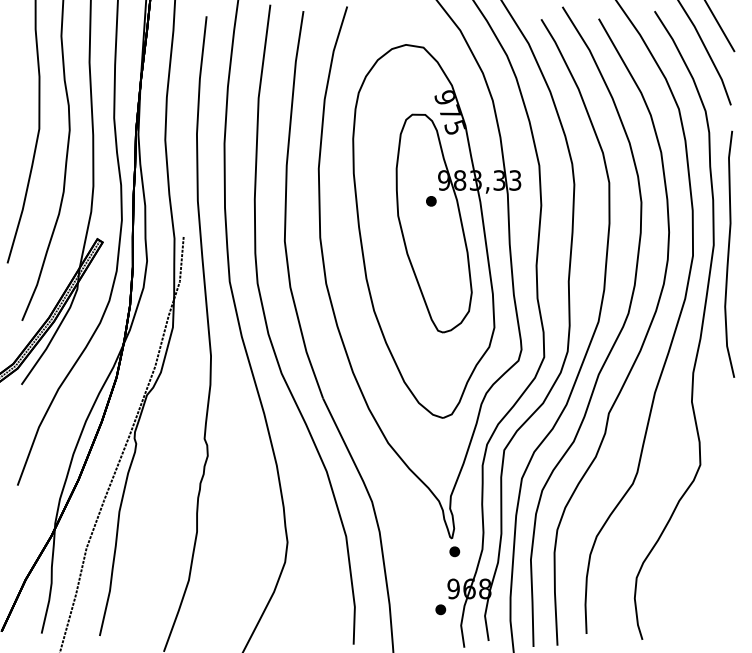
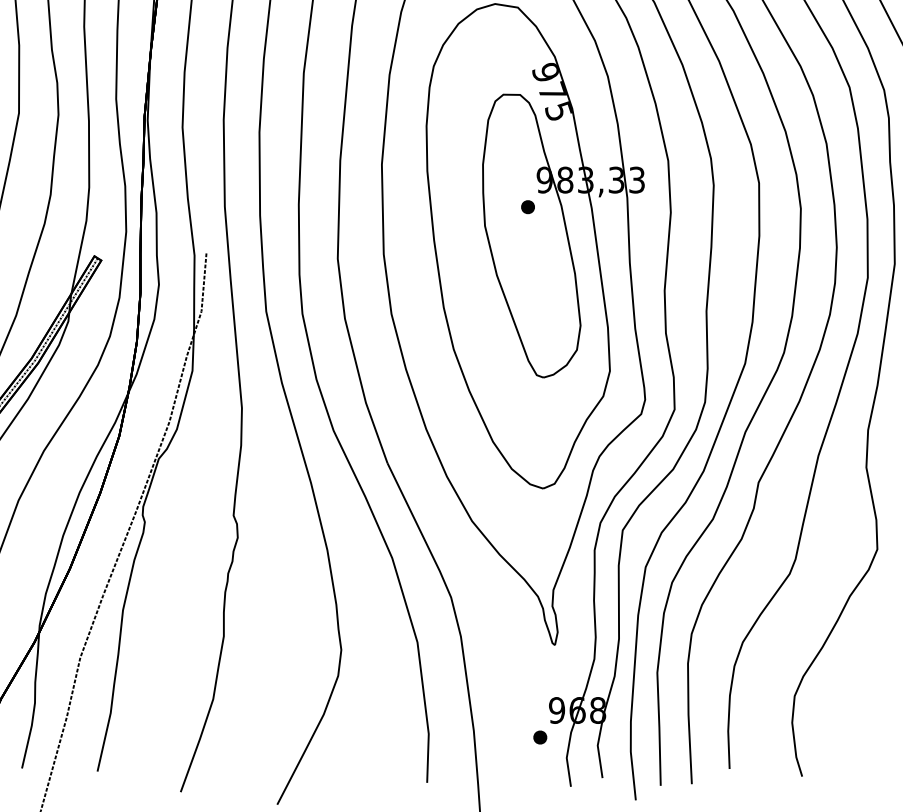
part: (454, 551) -> (558, 661), removed

